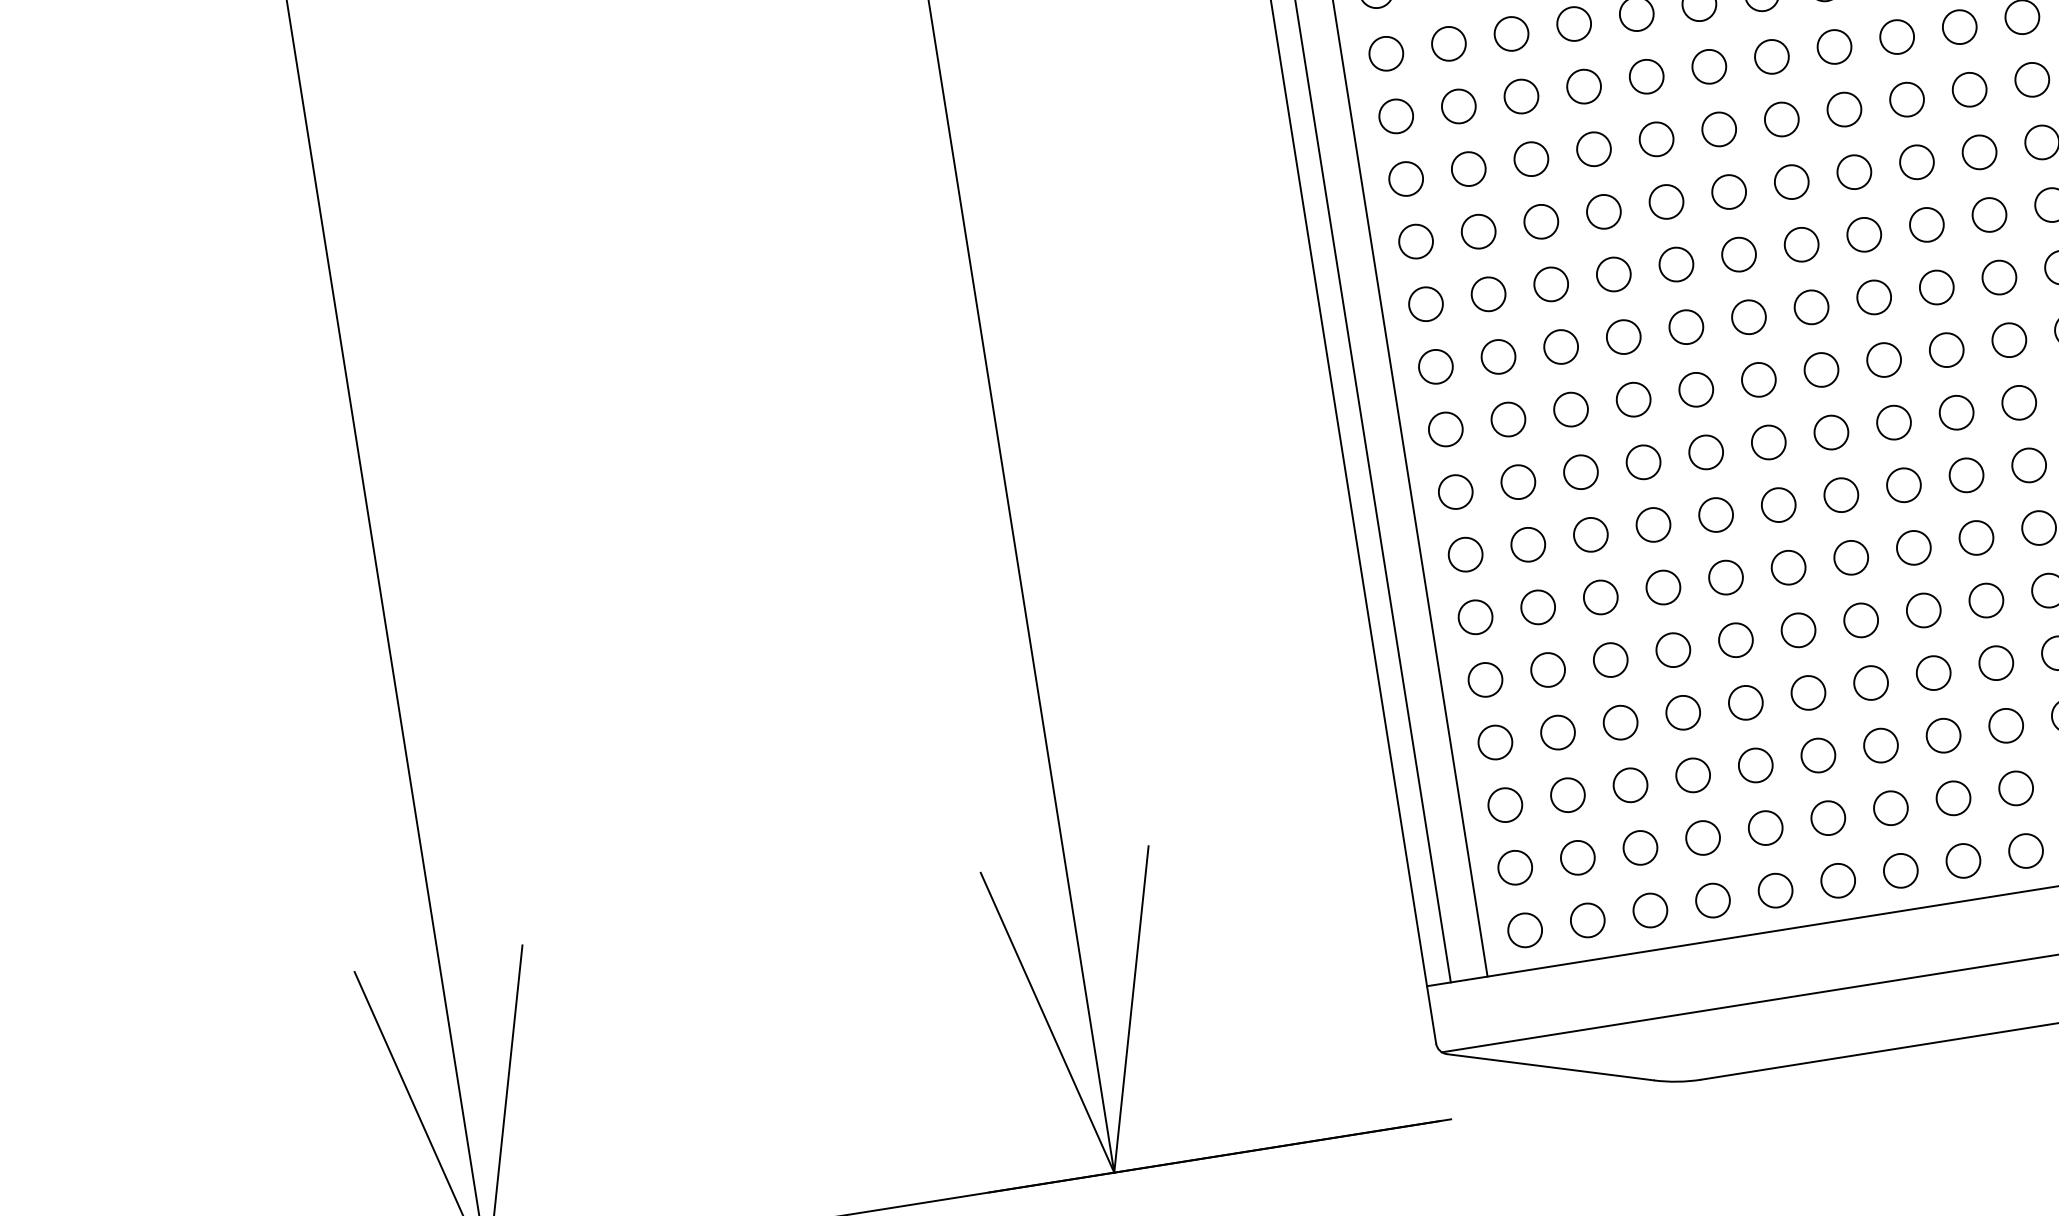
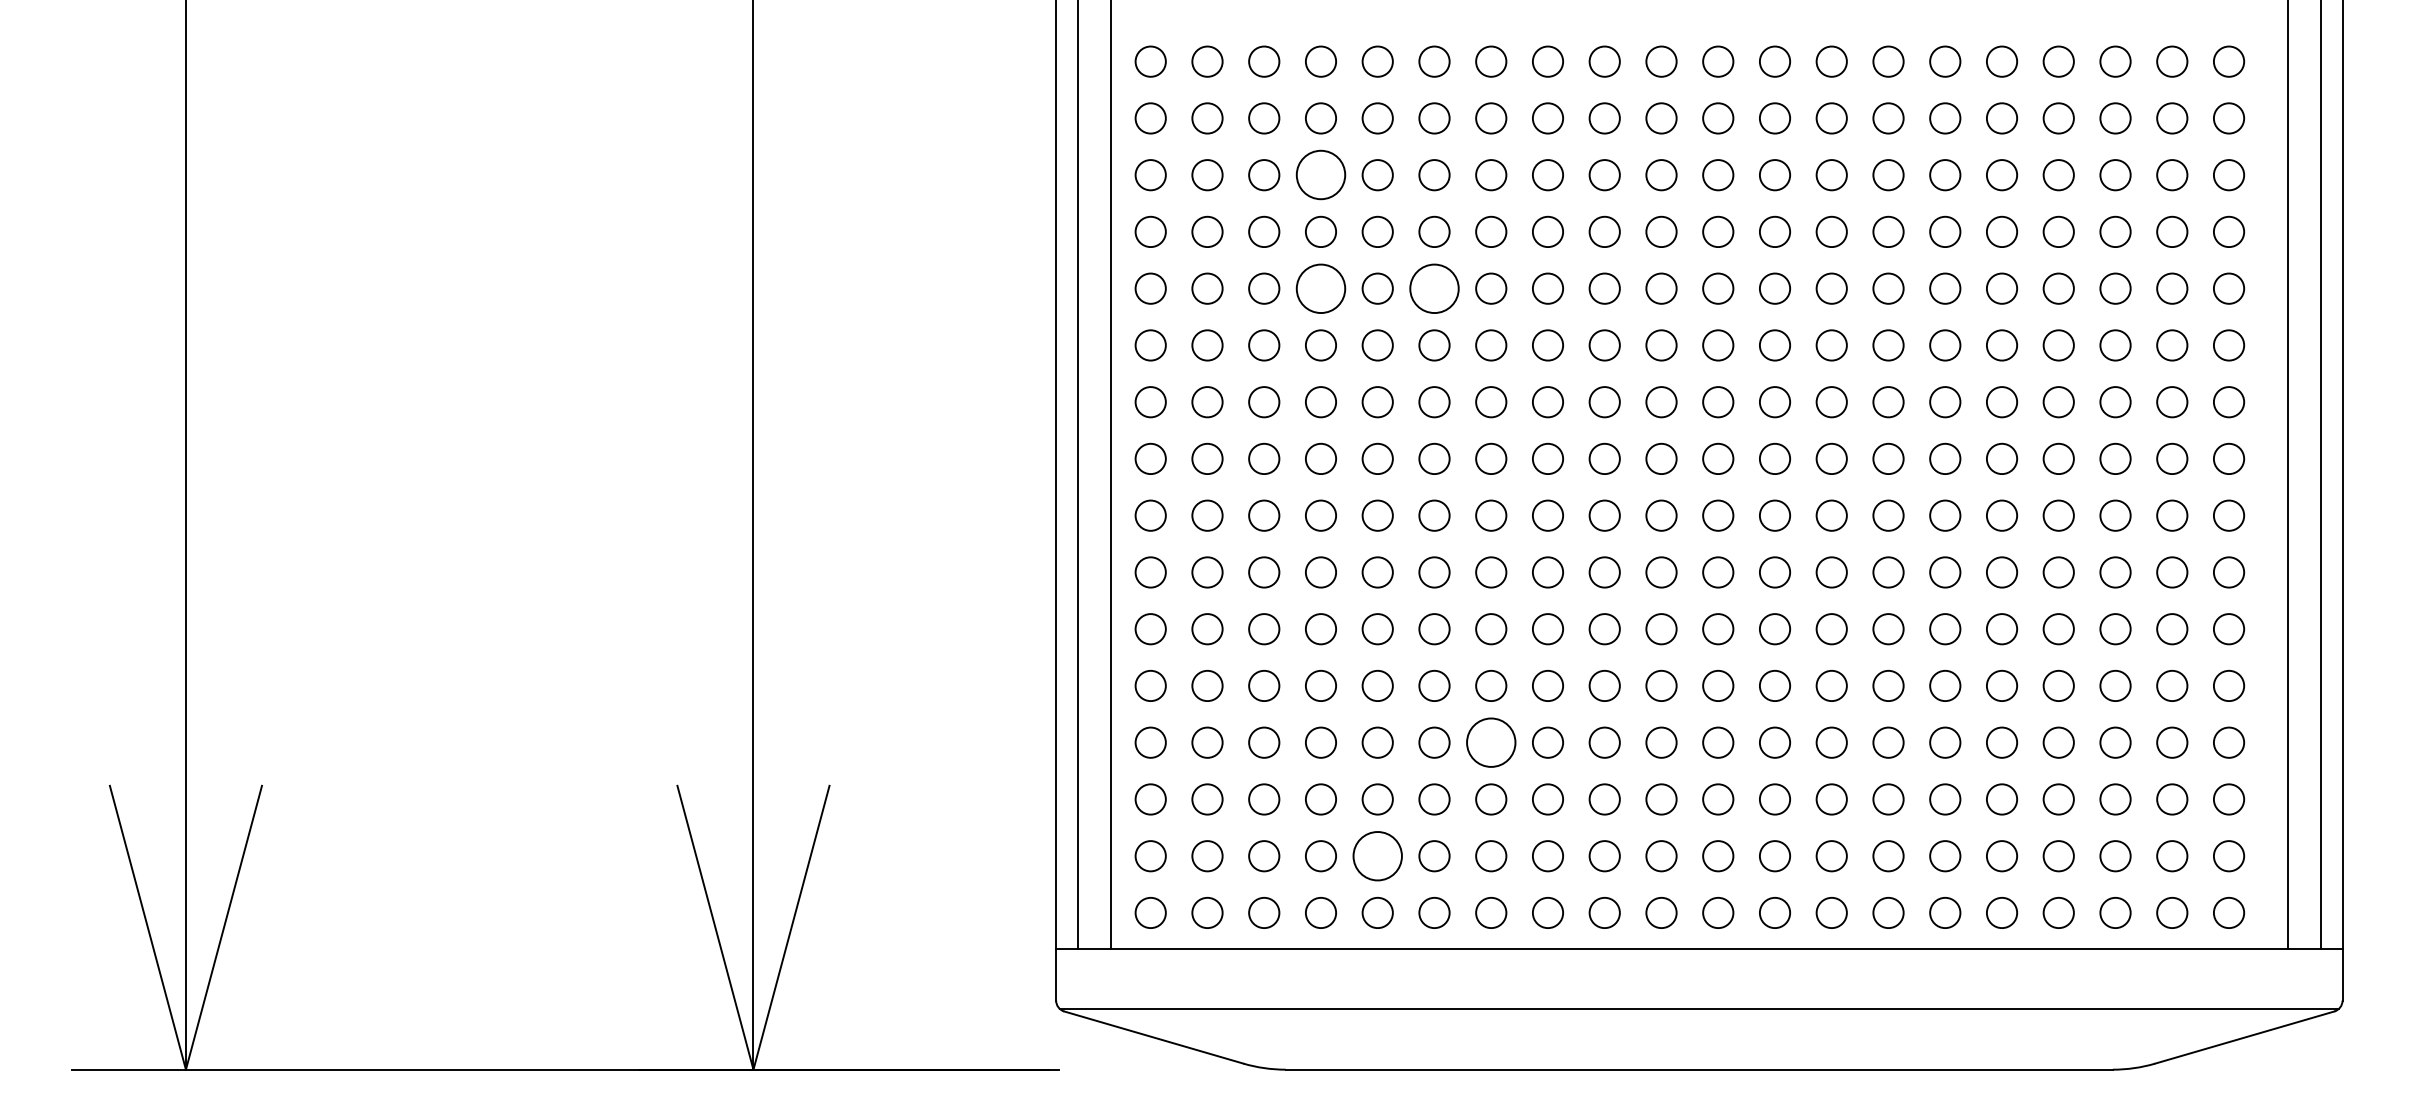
circle: (1583, 87) -> (1320, 175), size x1.6
circle: (1729, 191) -> (1434, 288), size x1.6
circle: (1603, 211) -> (1320, 288), size x1.6
circle: (1871, 682) -> (1491, 742), size x1.6
circle: (1765, 828) -> (1377, 856), size x1.6

